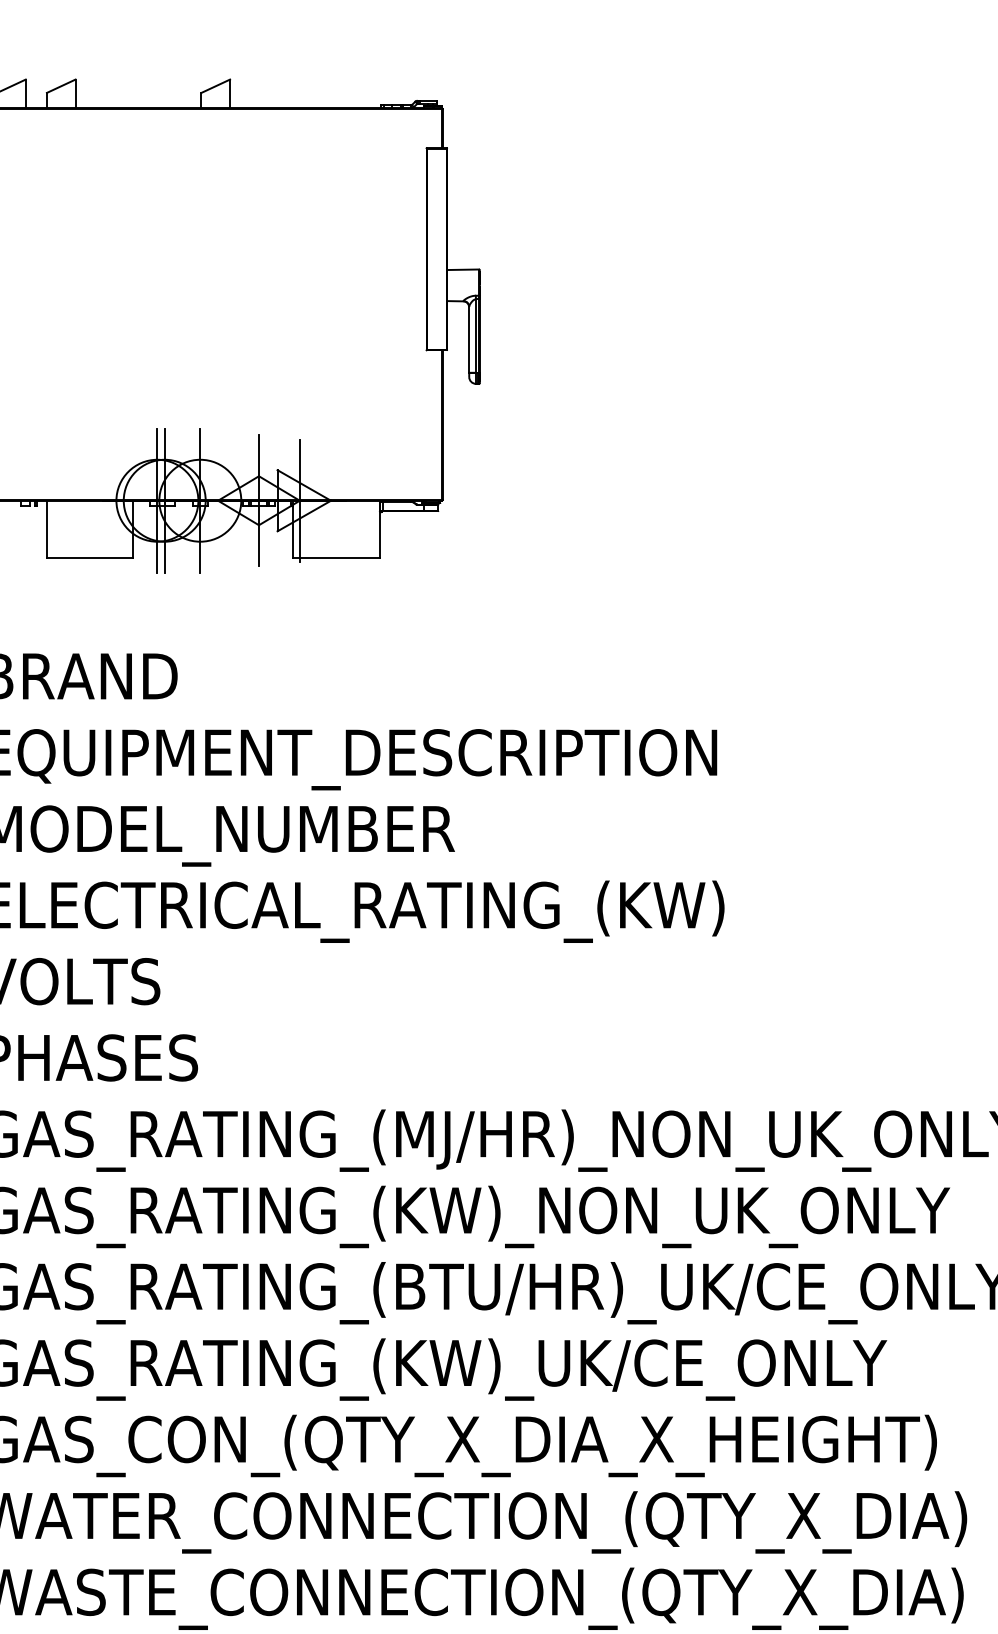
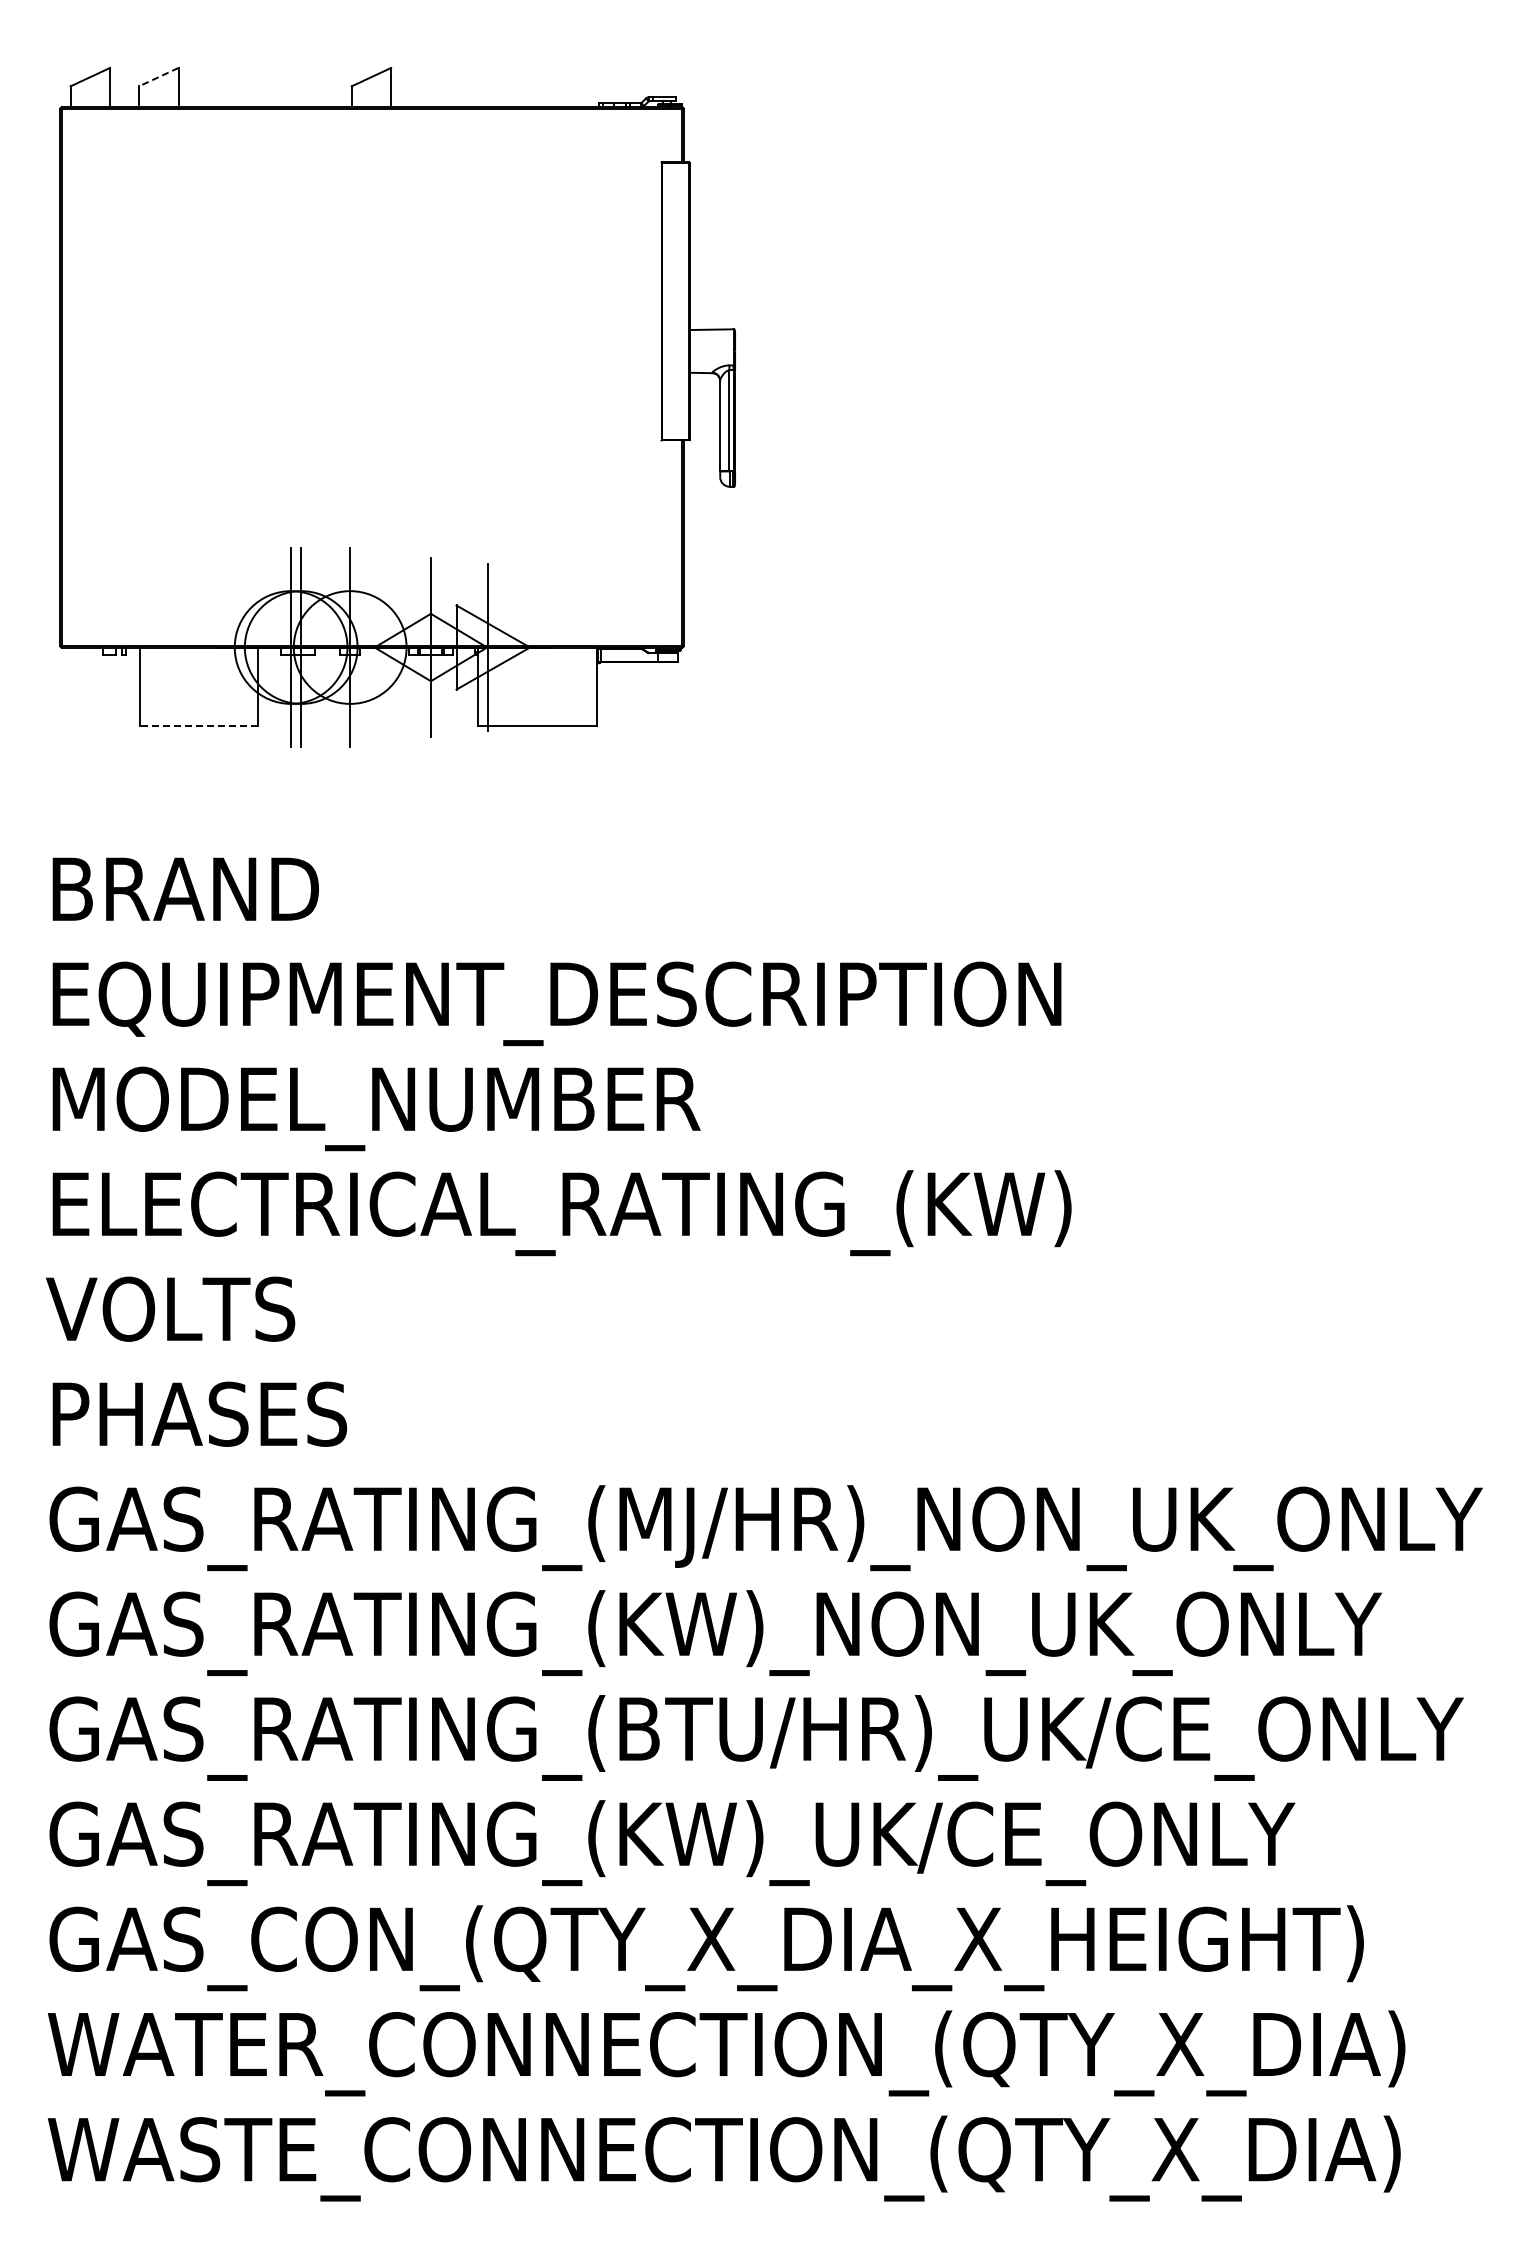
line: (61, 86) -> (158, 77), solid -> dashed
line: (90, 558) -> (198, 726), solid -> dashed

